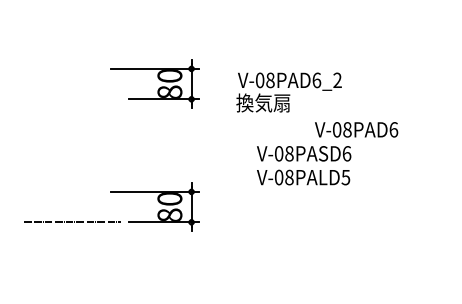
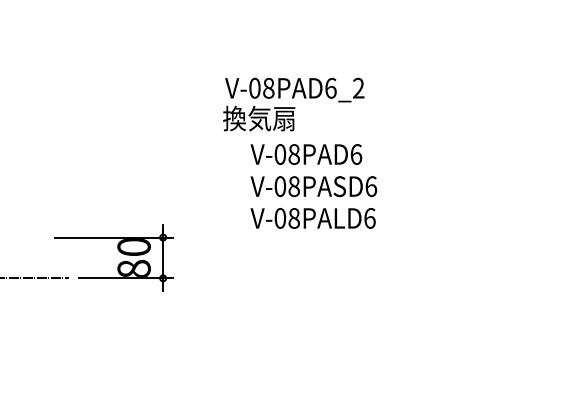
part: (154, 83) -> (113, 92), removed
text: (356, 129) -> (306, 154), moved
text: (345, 177) -> (369, 218), V-08PALD5 -> V-08PALD6

